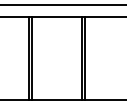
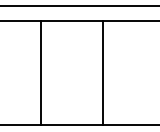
line: (28, 57) -> (36, 72), removed
line: (85, 57) -> (107, 72), removed

